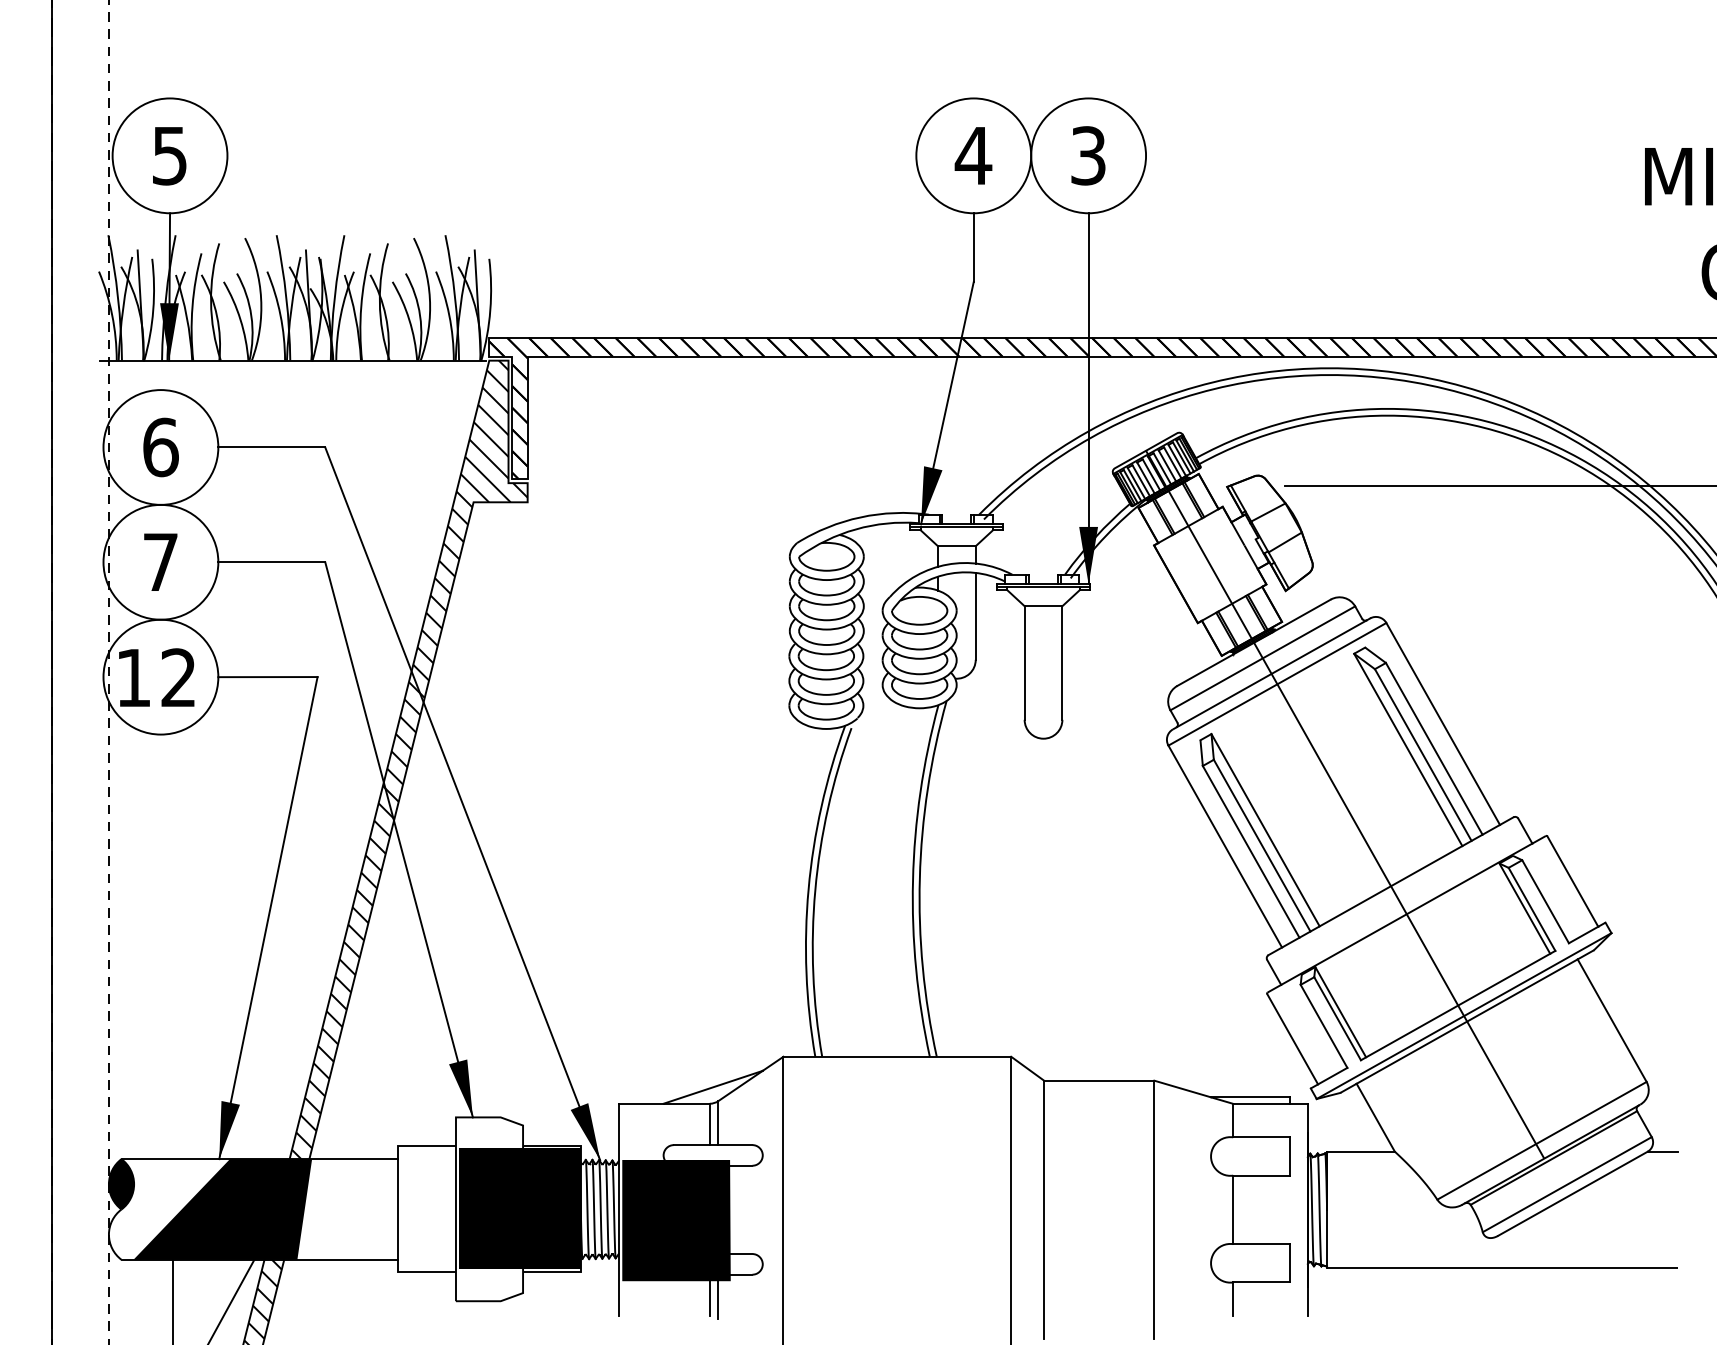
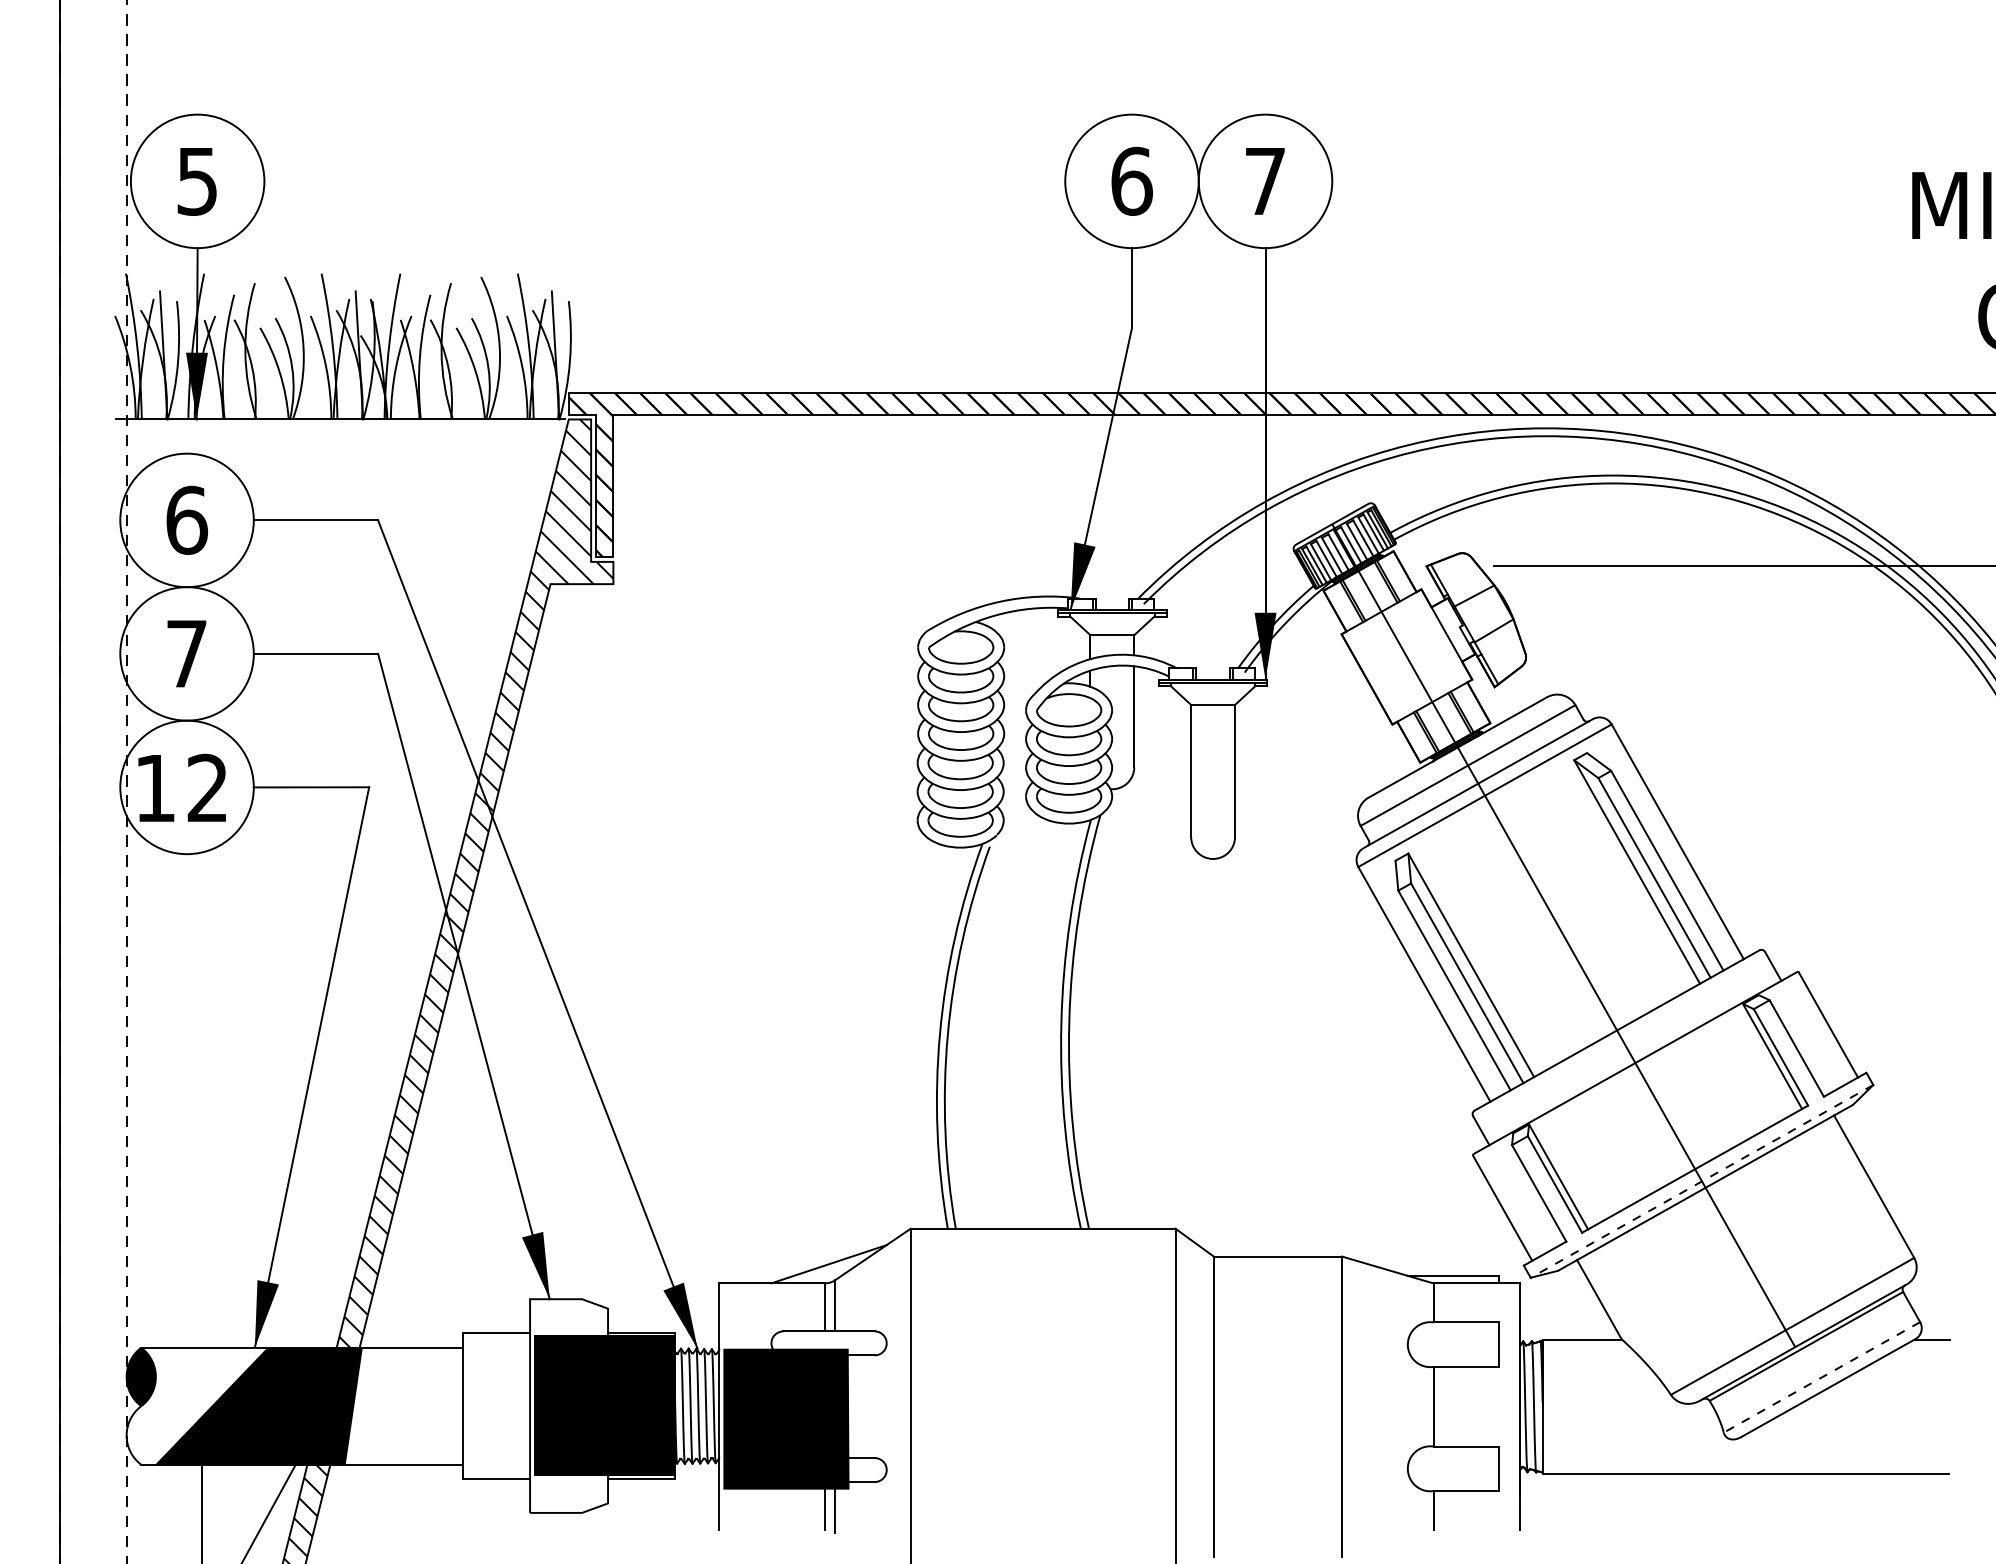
text: (973, 155) -> (1131, 180), 4 -> 6
text: (1088, 155) -> (1265, 180), 3 -> 7
line: (1464, 1016) -> (1702, 1181), solid -> dashed
line: (1566, 1184) -> (1821, 1377), solid -> dashed

